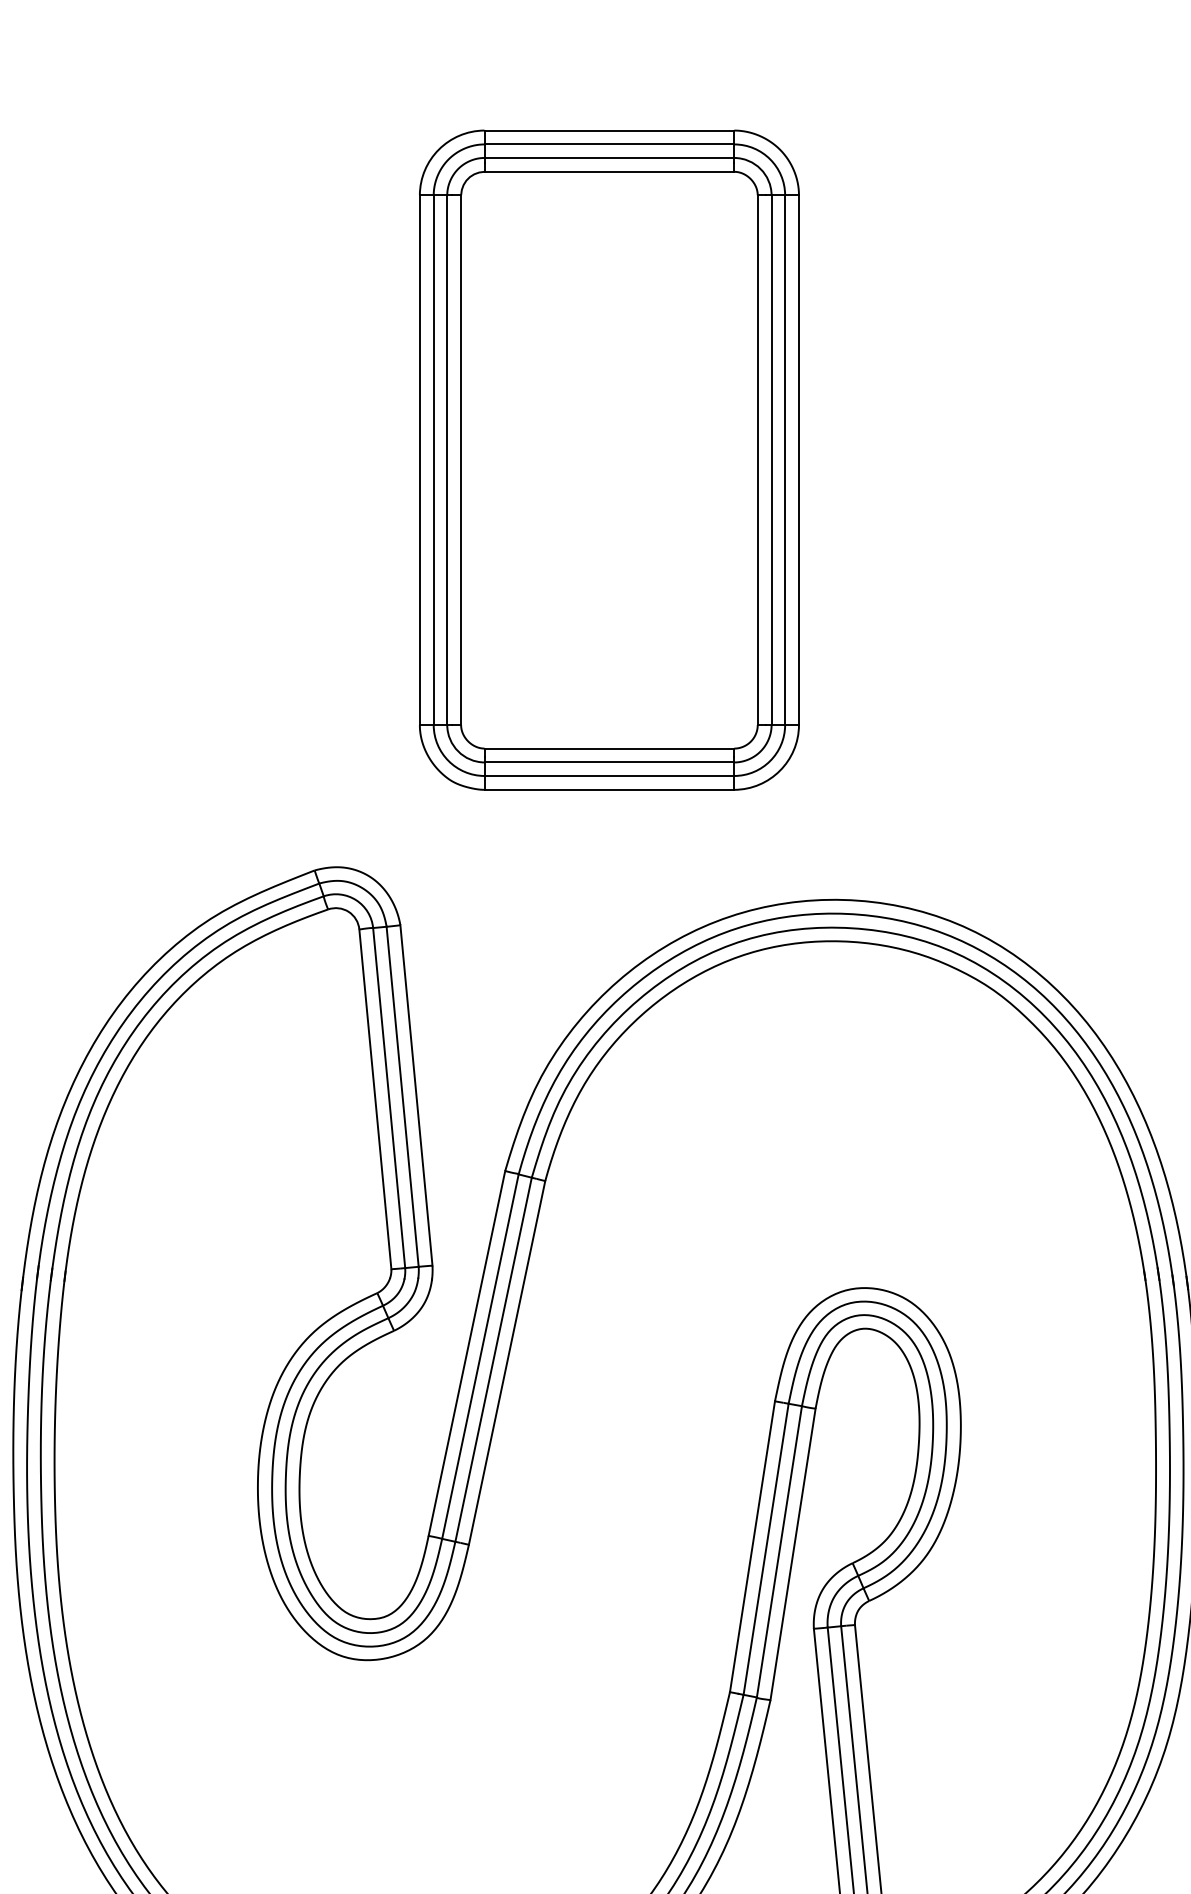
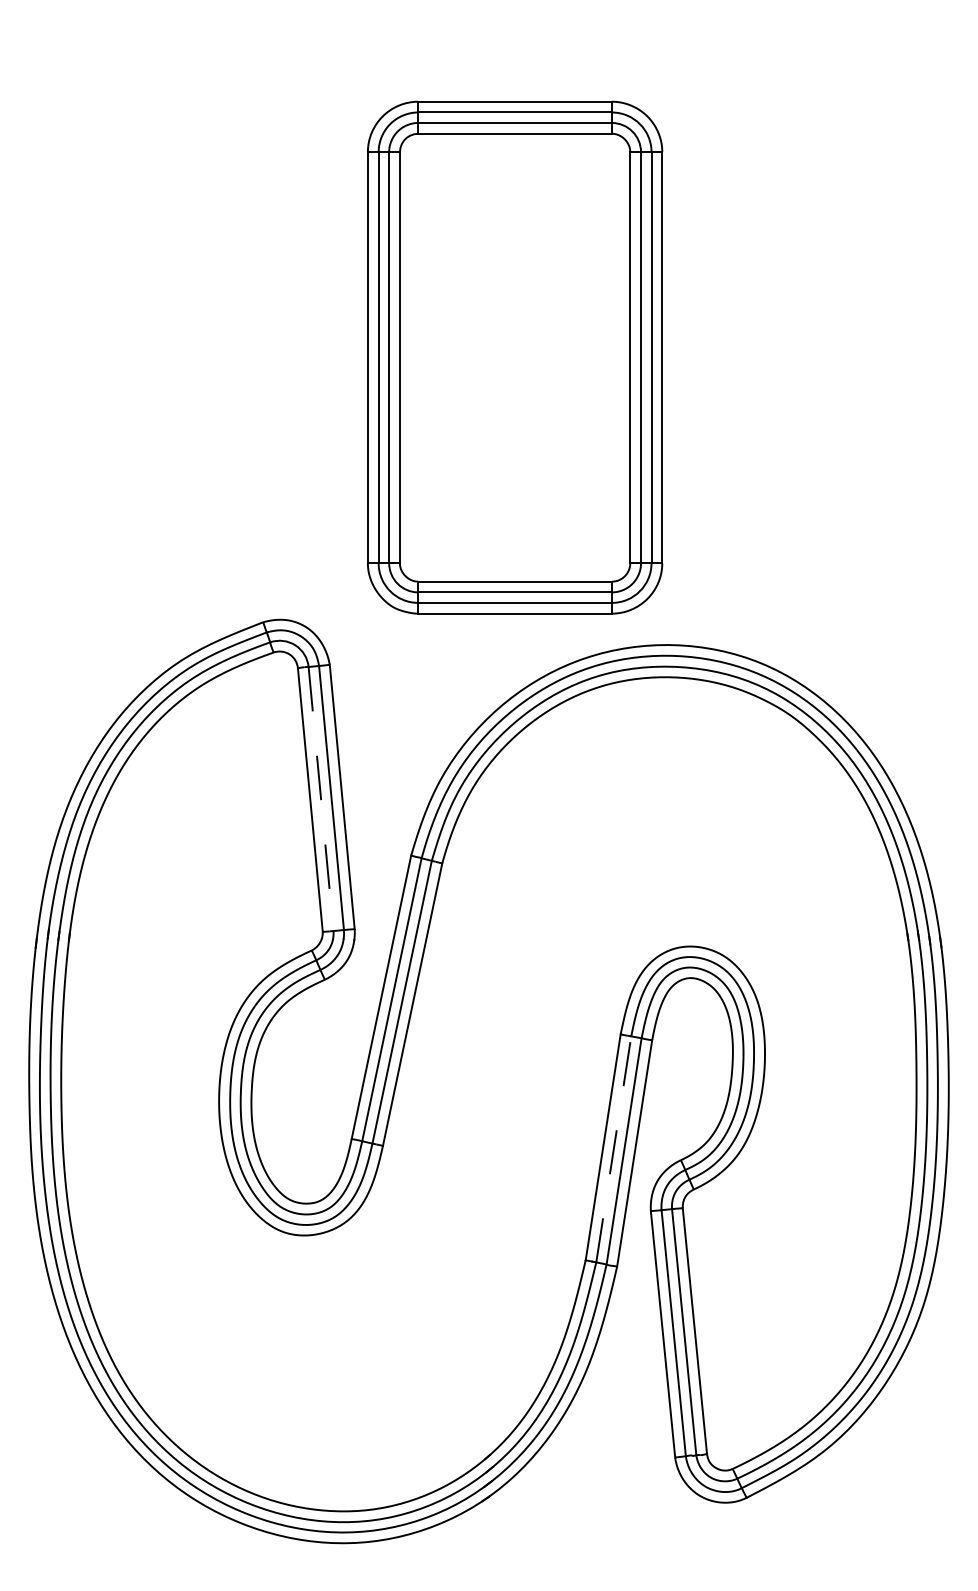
part: (609, 459) -> (515, 357), moved
line: (389, 1098) -> (321, 799), solid -> dashed
line: (765, 1548) -> (613, 1148), solid -> dashed

